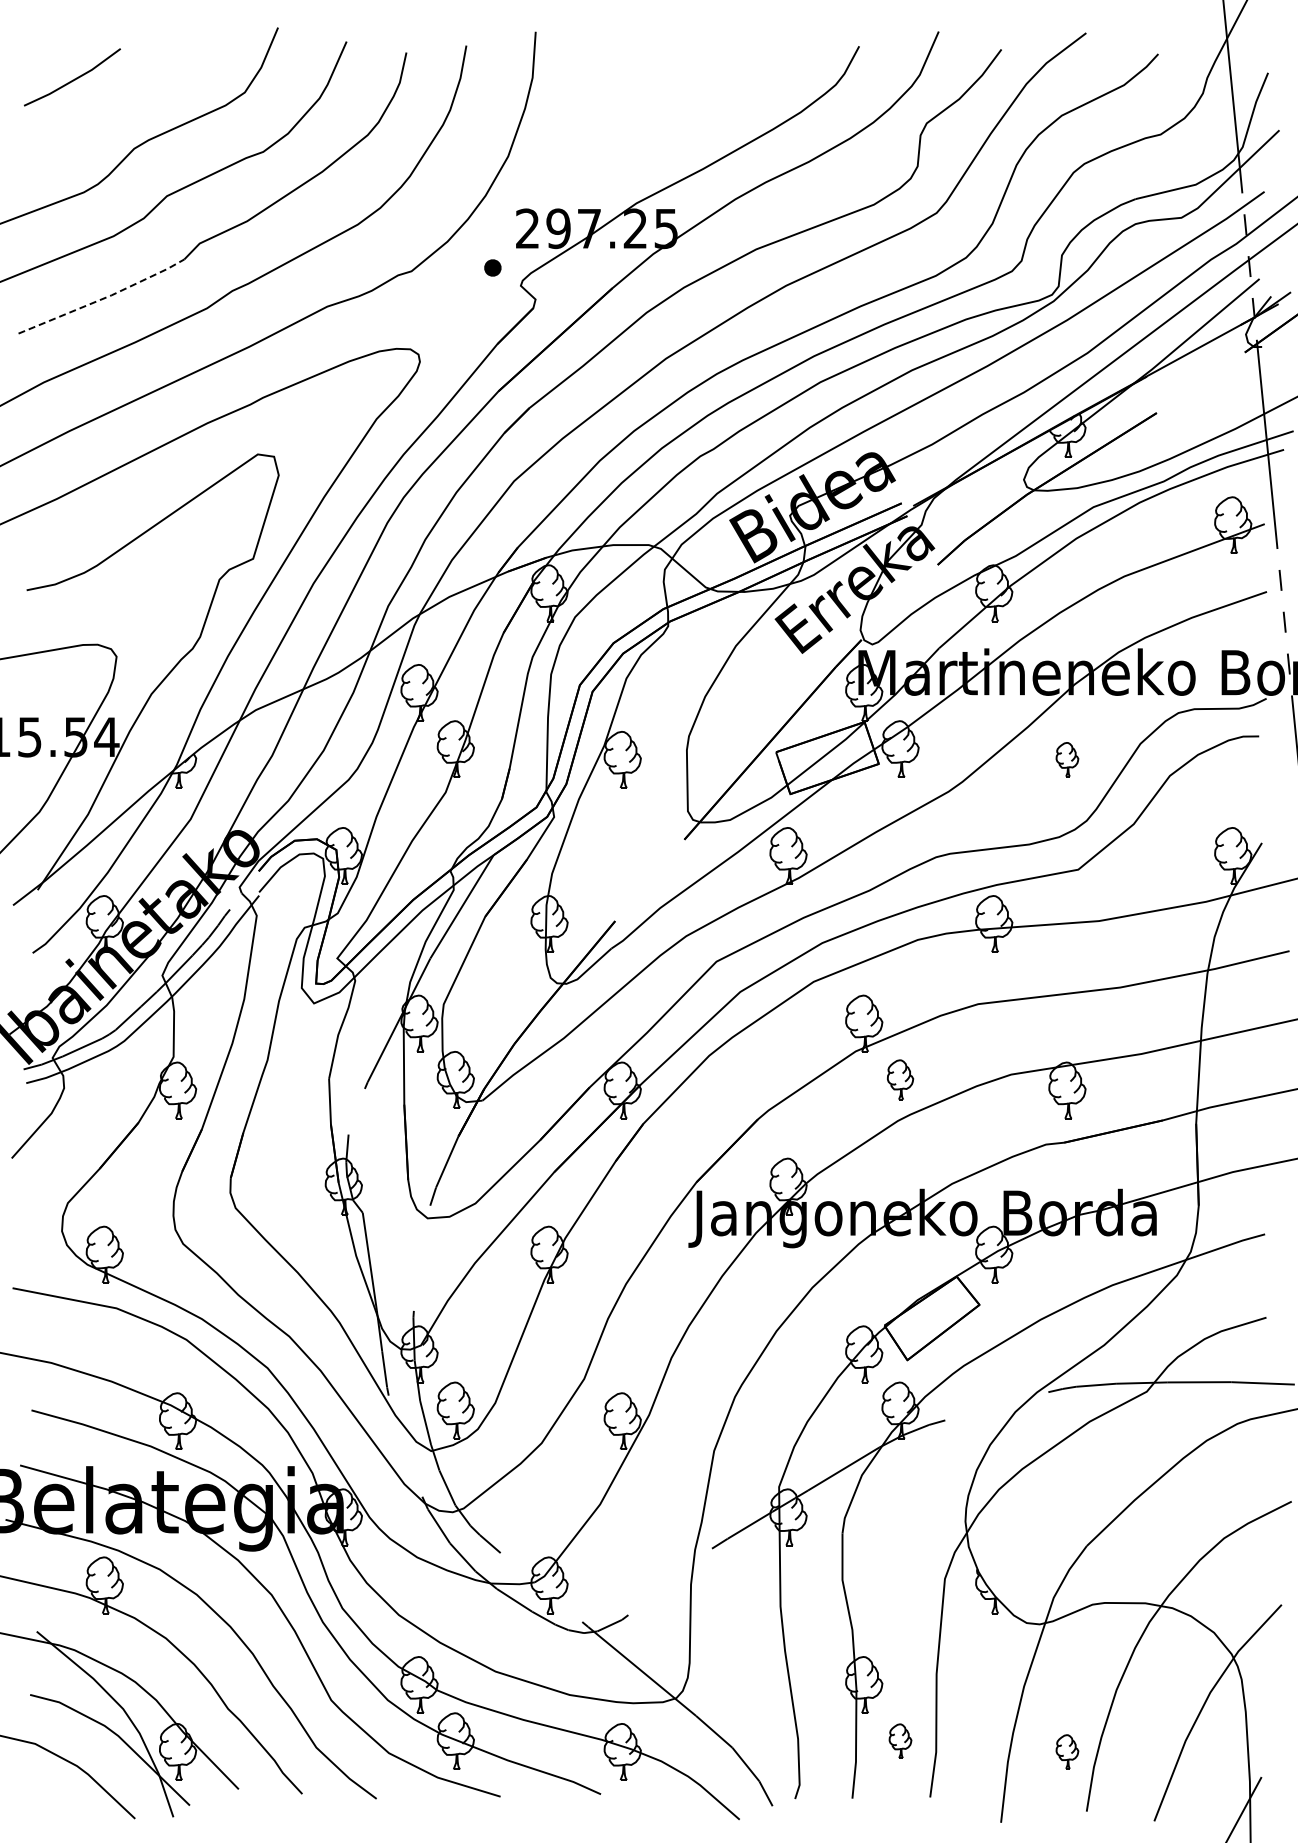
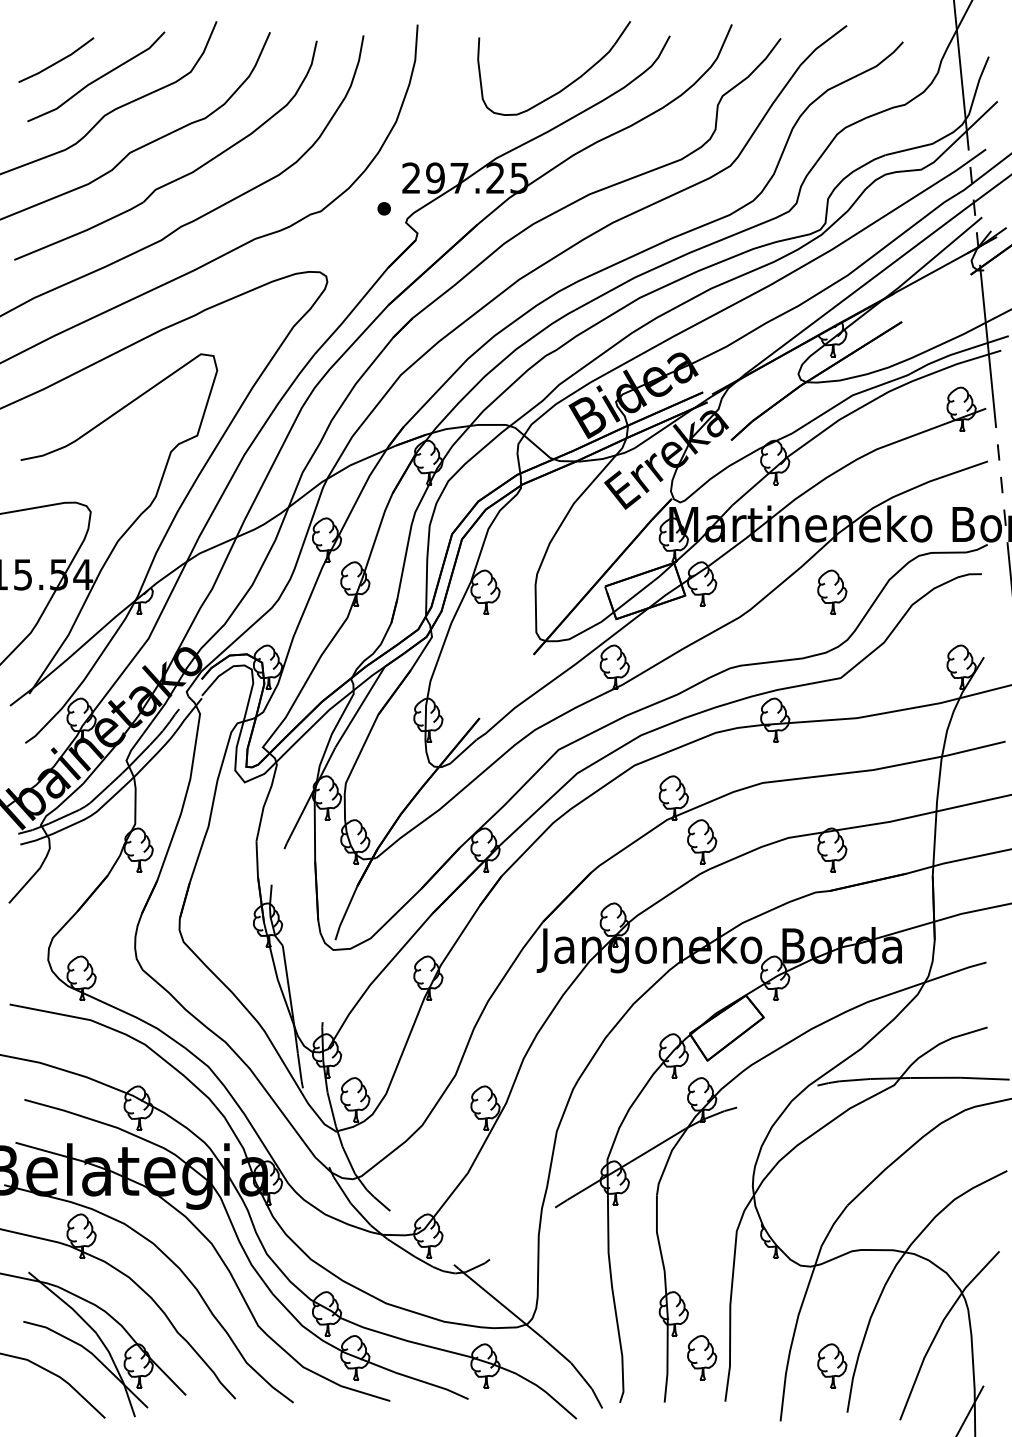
line: (125, 100) -> (97, 78), added
part: (726, 110) -> (566, 86), added
line: (104, 298) -> (81, 232), dashed -> solid
part: (1067, 759) -> (832, 592), size x1.67
part: (900, 1079) -> (702, 841), size x1.43
part: (900, 1740) -> (702, 1357), size x1.67
part: (1067, 1751) -> (832, 1365), size x1.67

